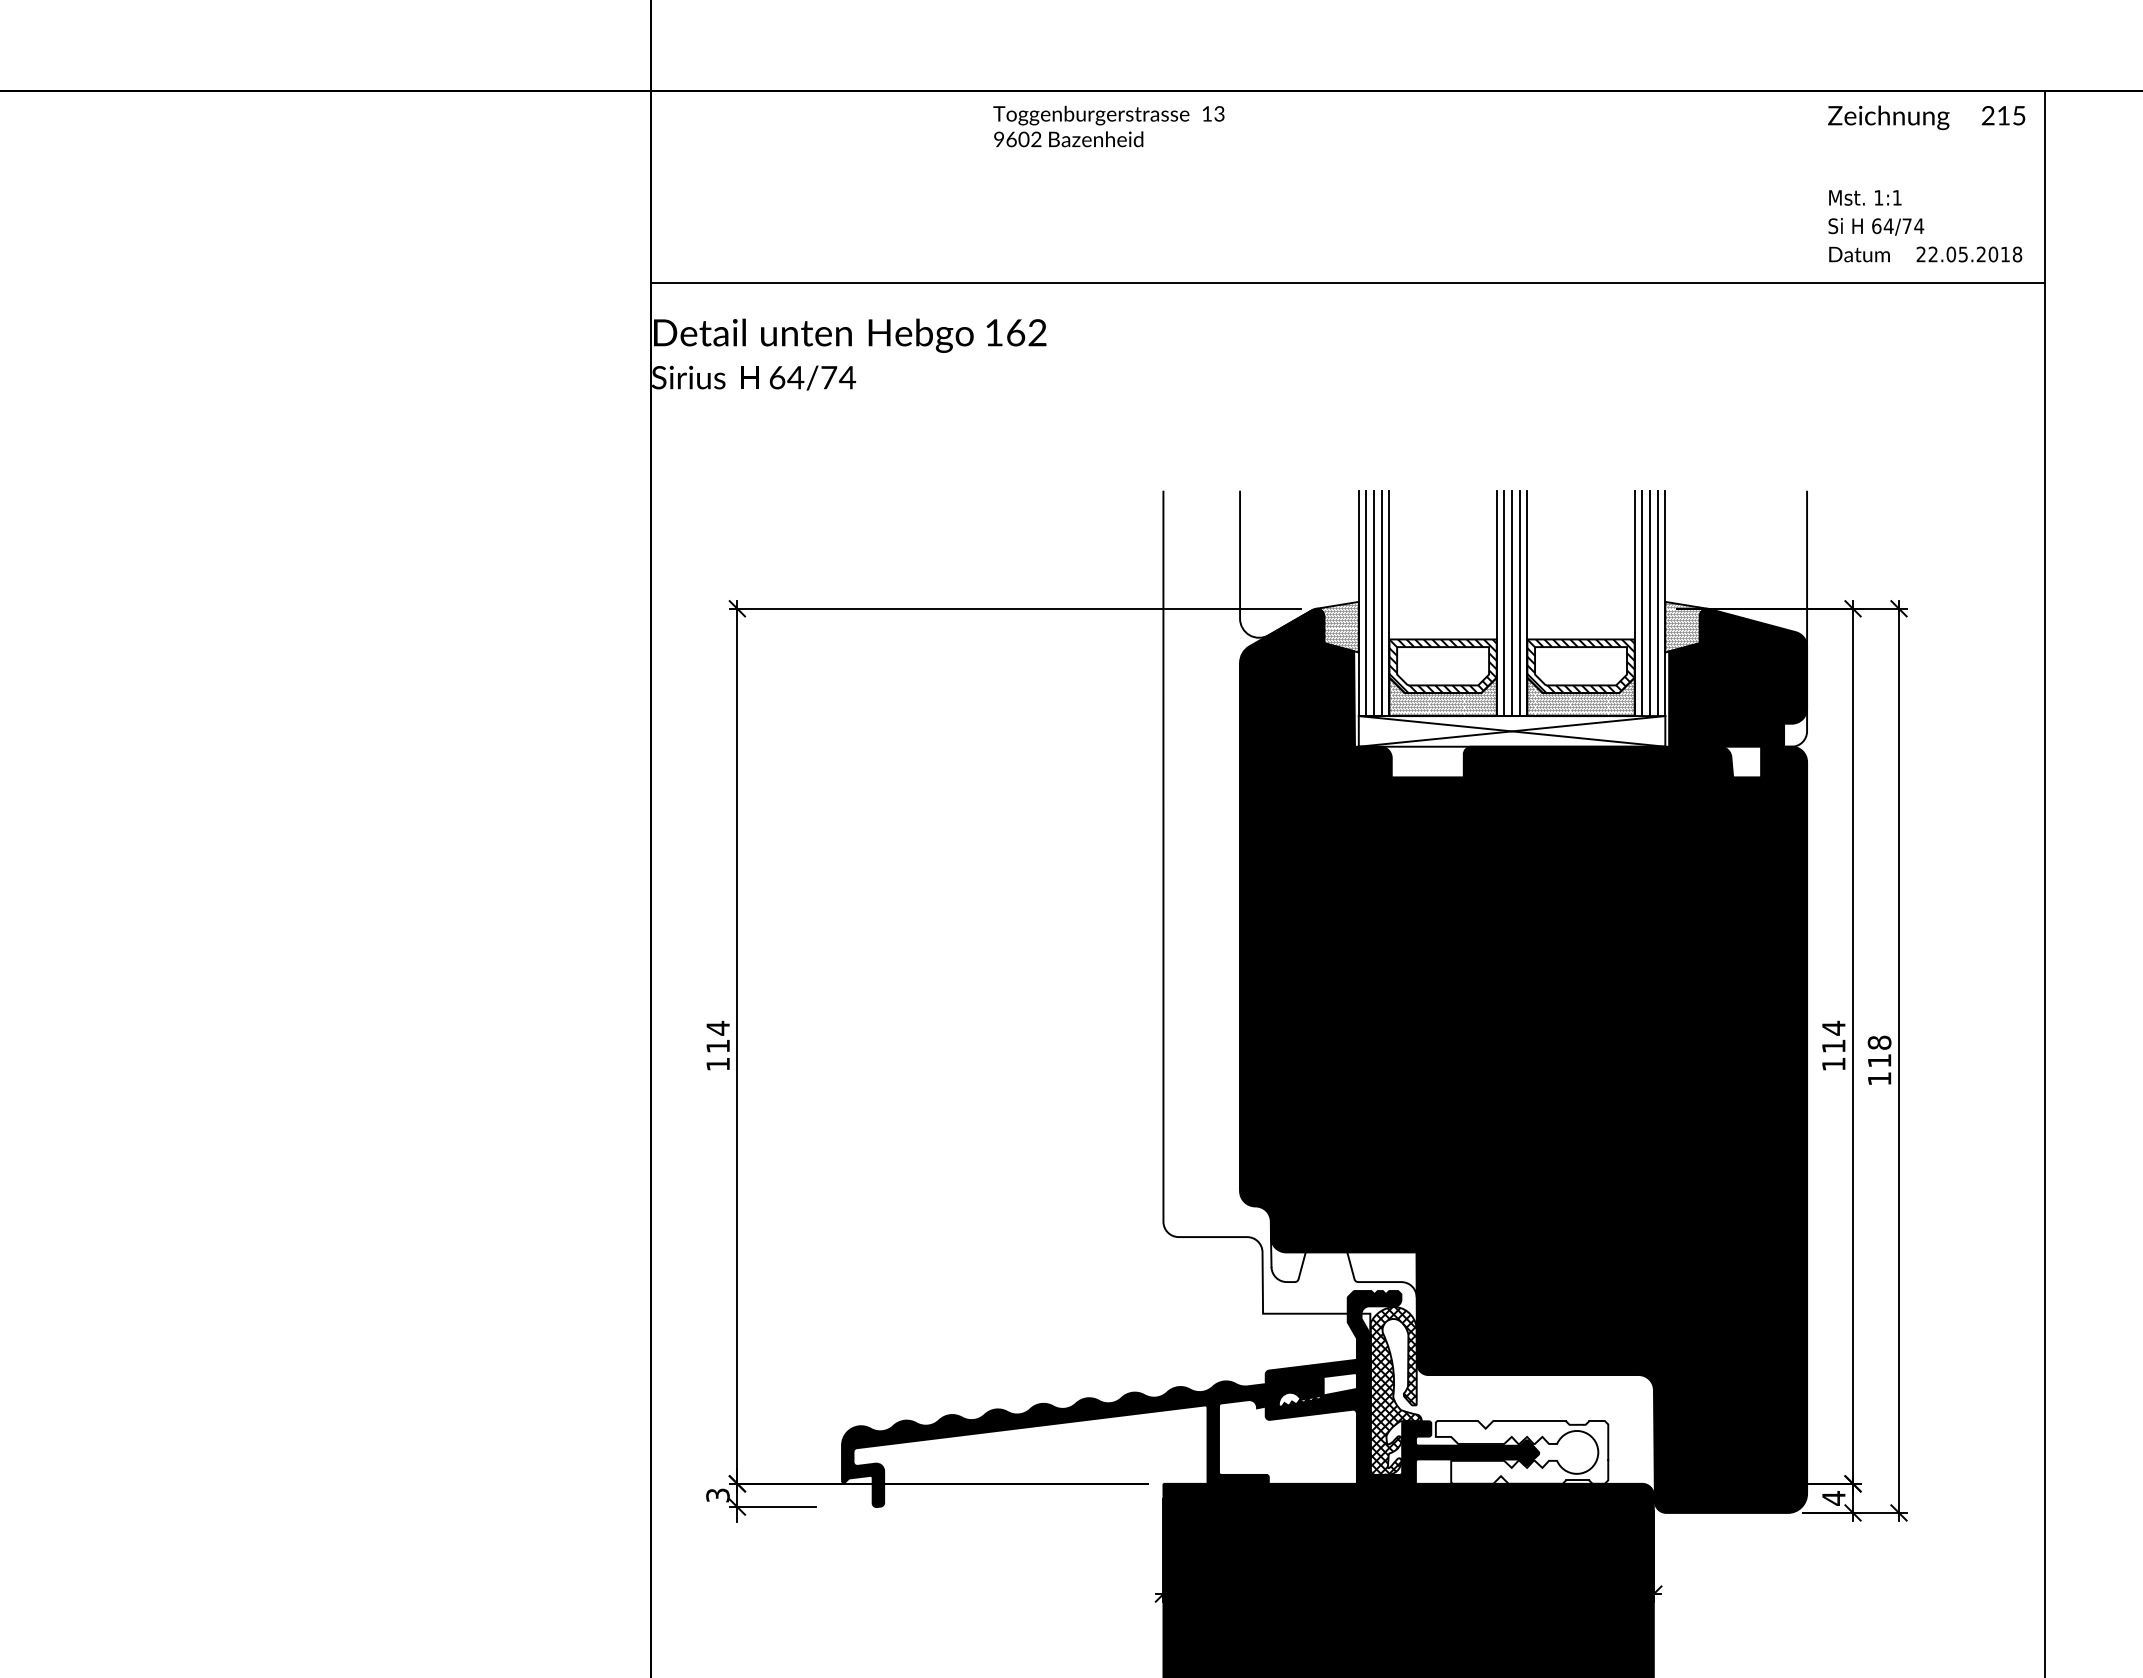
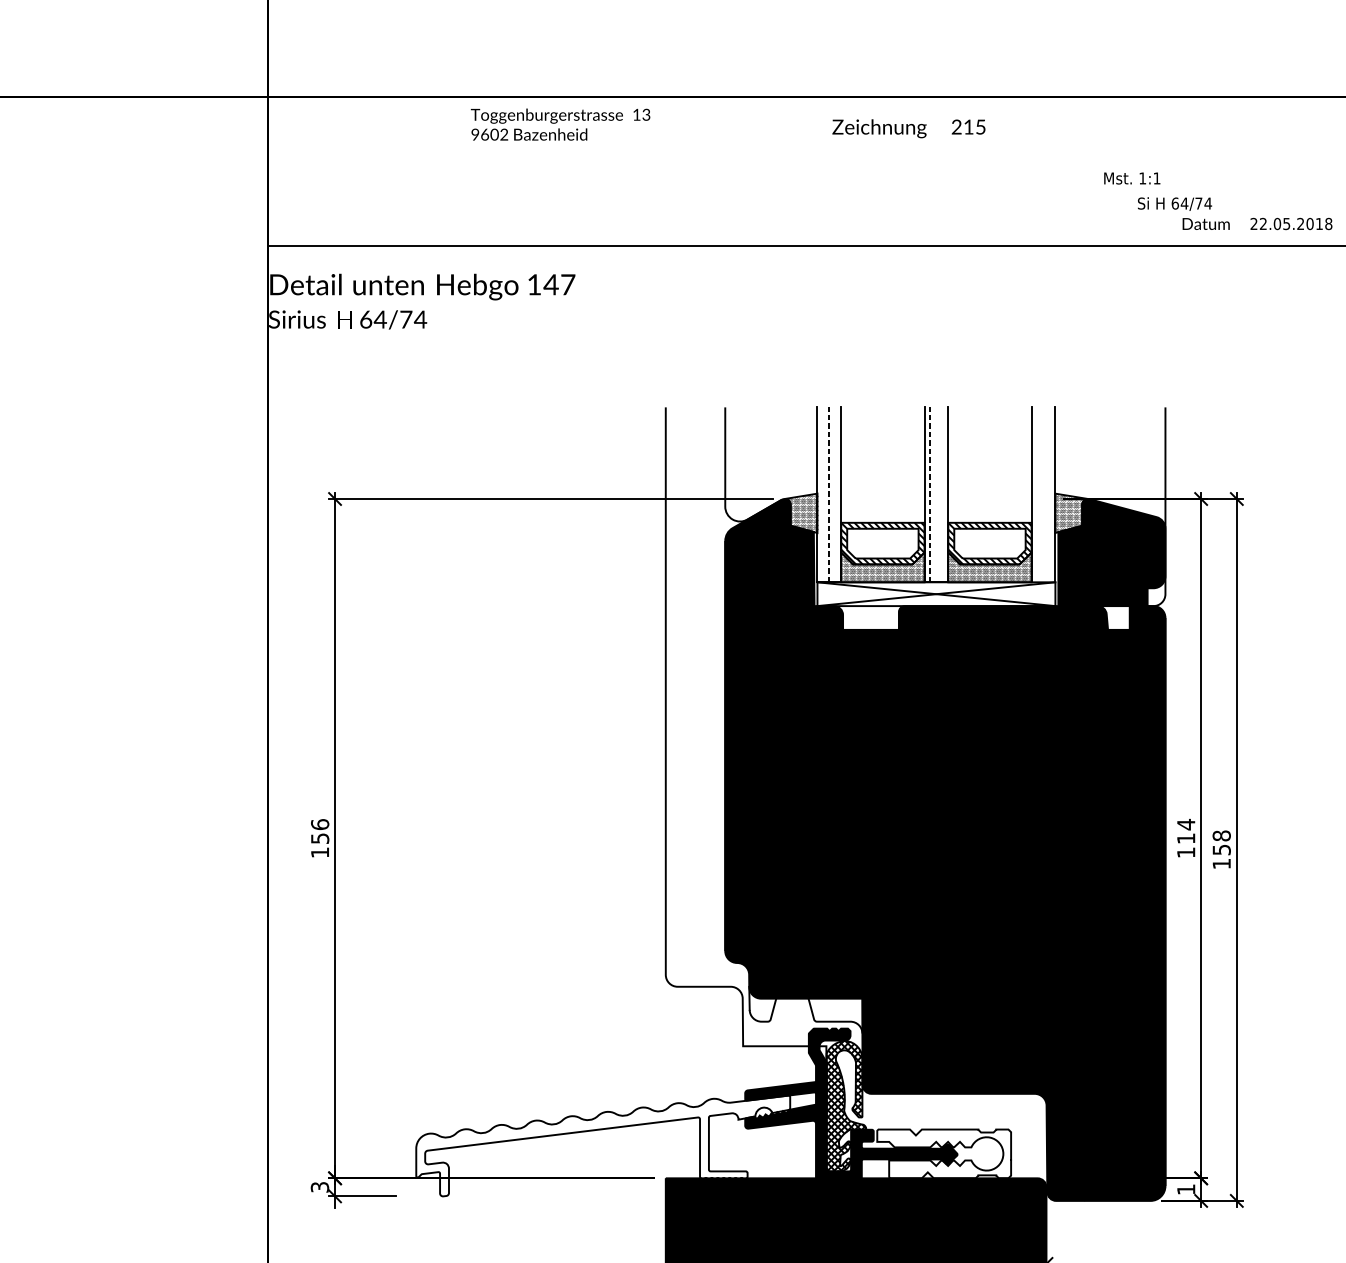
text: (1926, 117) -> (908, 128), moved
text: (1108, 126) -> (560, 124), moved
text: (1865, 197) -> (1132, 178), moved
text: (1876, 226) -> (1175, 203), moved
text: (1025, 332) -> (558, 284), 162 -> 147
line: (1366, 603) -> (823, 494), removed
line: (1374, 603) -> (829, 494), solid -> dashed
line: (1381, 603) -> (835, 494), removed
line: (1504, 603) -> (930, 494), solid -> dashed
line: (1512, 603) -> (936, 494), removed
line: (1519, 603) -> (942, 494), removed
line: (1642, 603) -> (1037, 494), removed
line: (1649, 603) -> (1043, 494), removed
line: (1657, 603) -> (1049, 494), removed
text: (718, 1036) -> (320, 831), 114 -> 156
text: (1879, 1060) -> (1221, 849), 118 -> 158
fill: (1082, 1442) -> (602, 1146), removed
text: (1833, 1498) -> (1185, 1189), 4 -> 1

